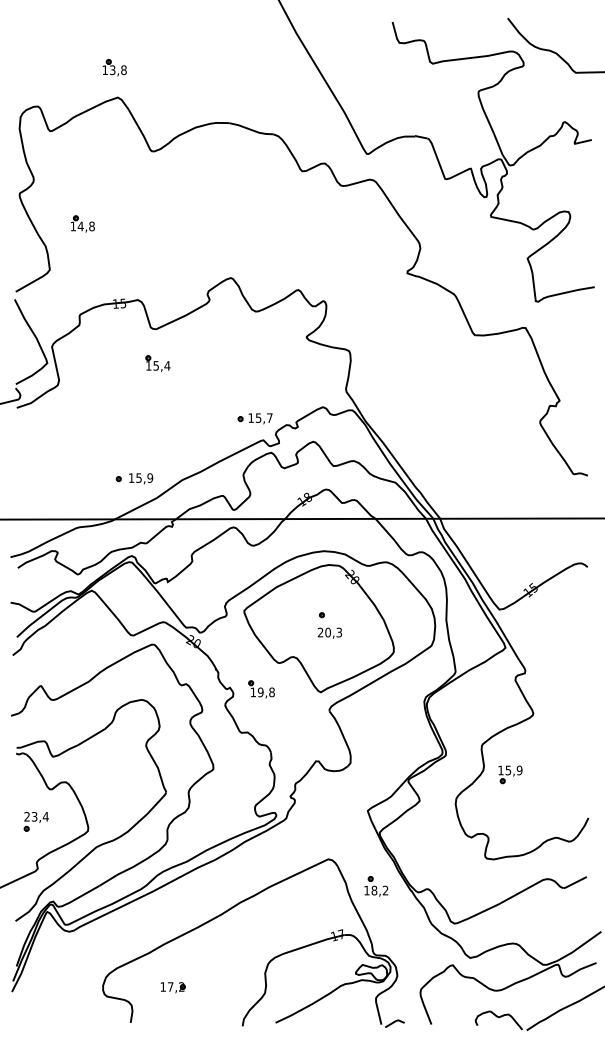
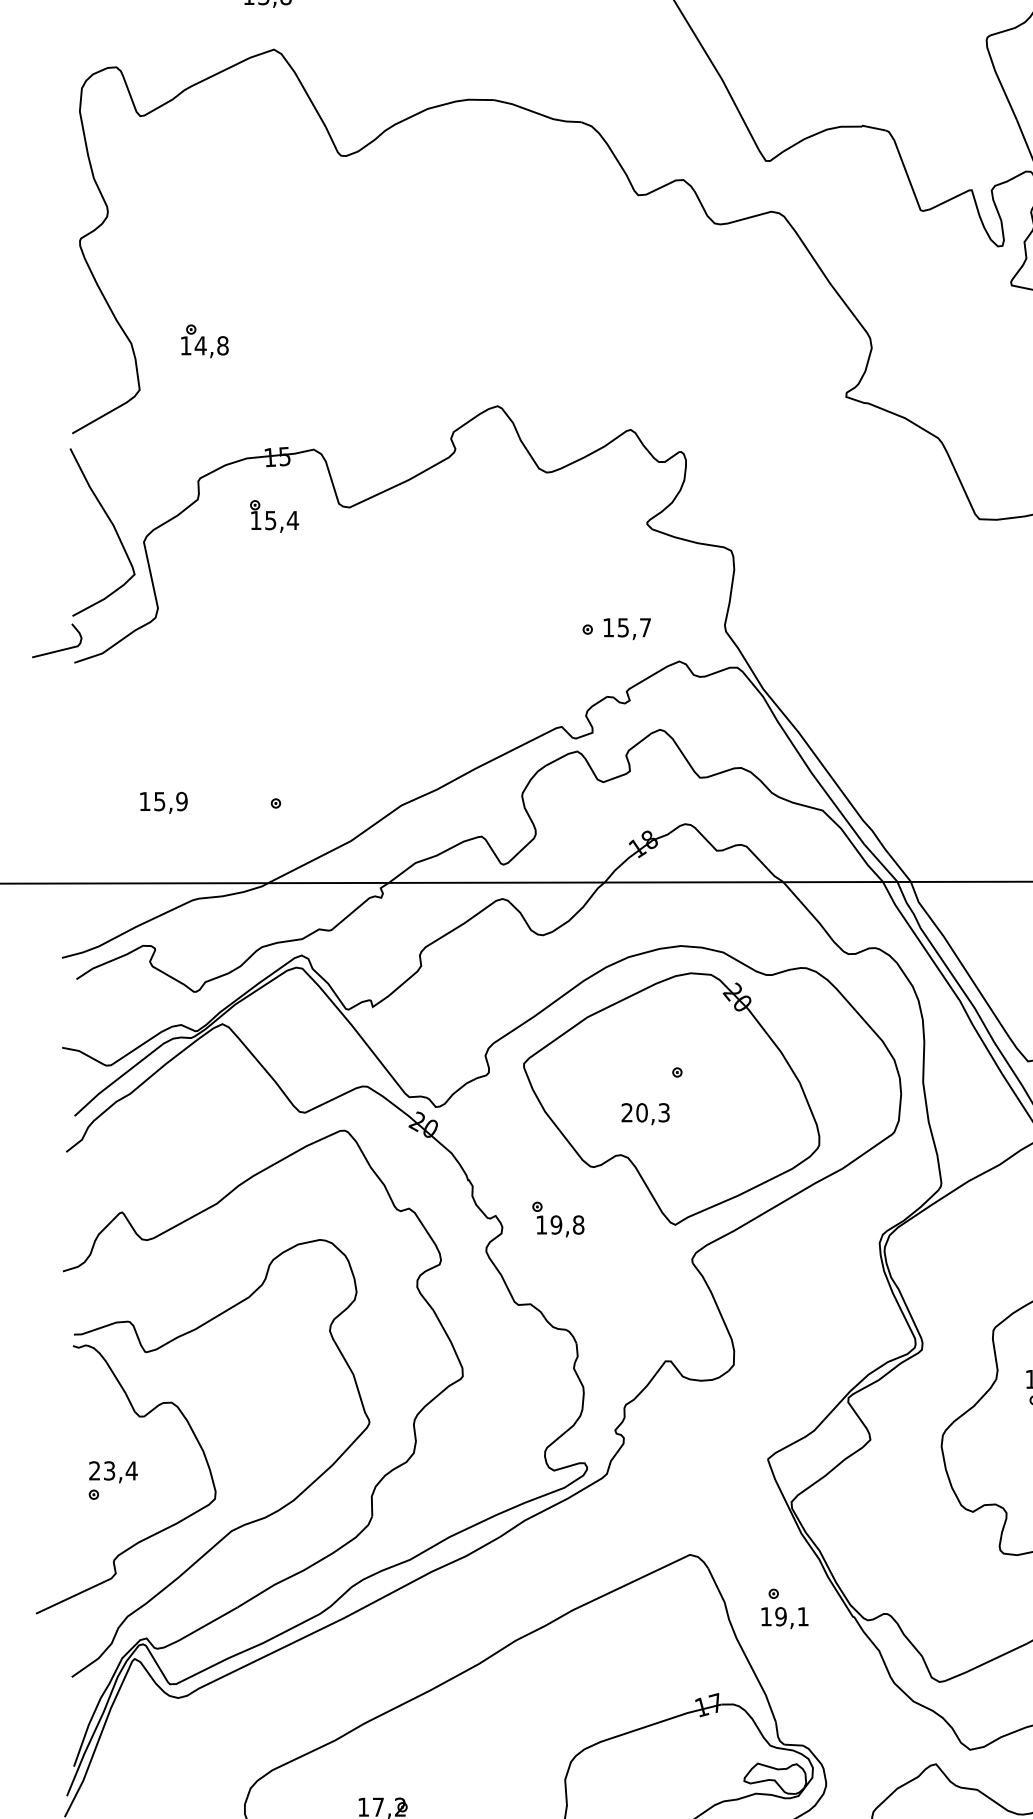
part: (82, 223) -> (204, 339), moved
part: (157, 363) -> (273, 515), moved
part: (254, 418) -> (615, 628), moved
text: (141, 478) -> (164, 802), moved
text: (329, 632) -> (644, 1112), moved
text: (379, 890) -> (791, 1616), 18,2 -> 19,1

